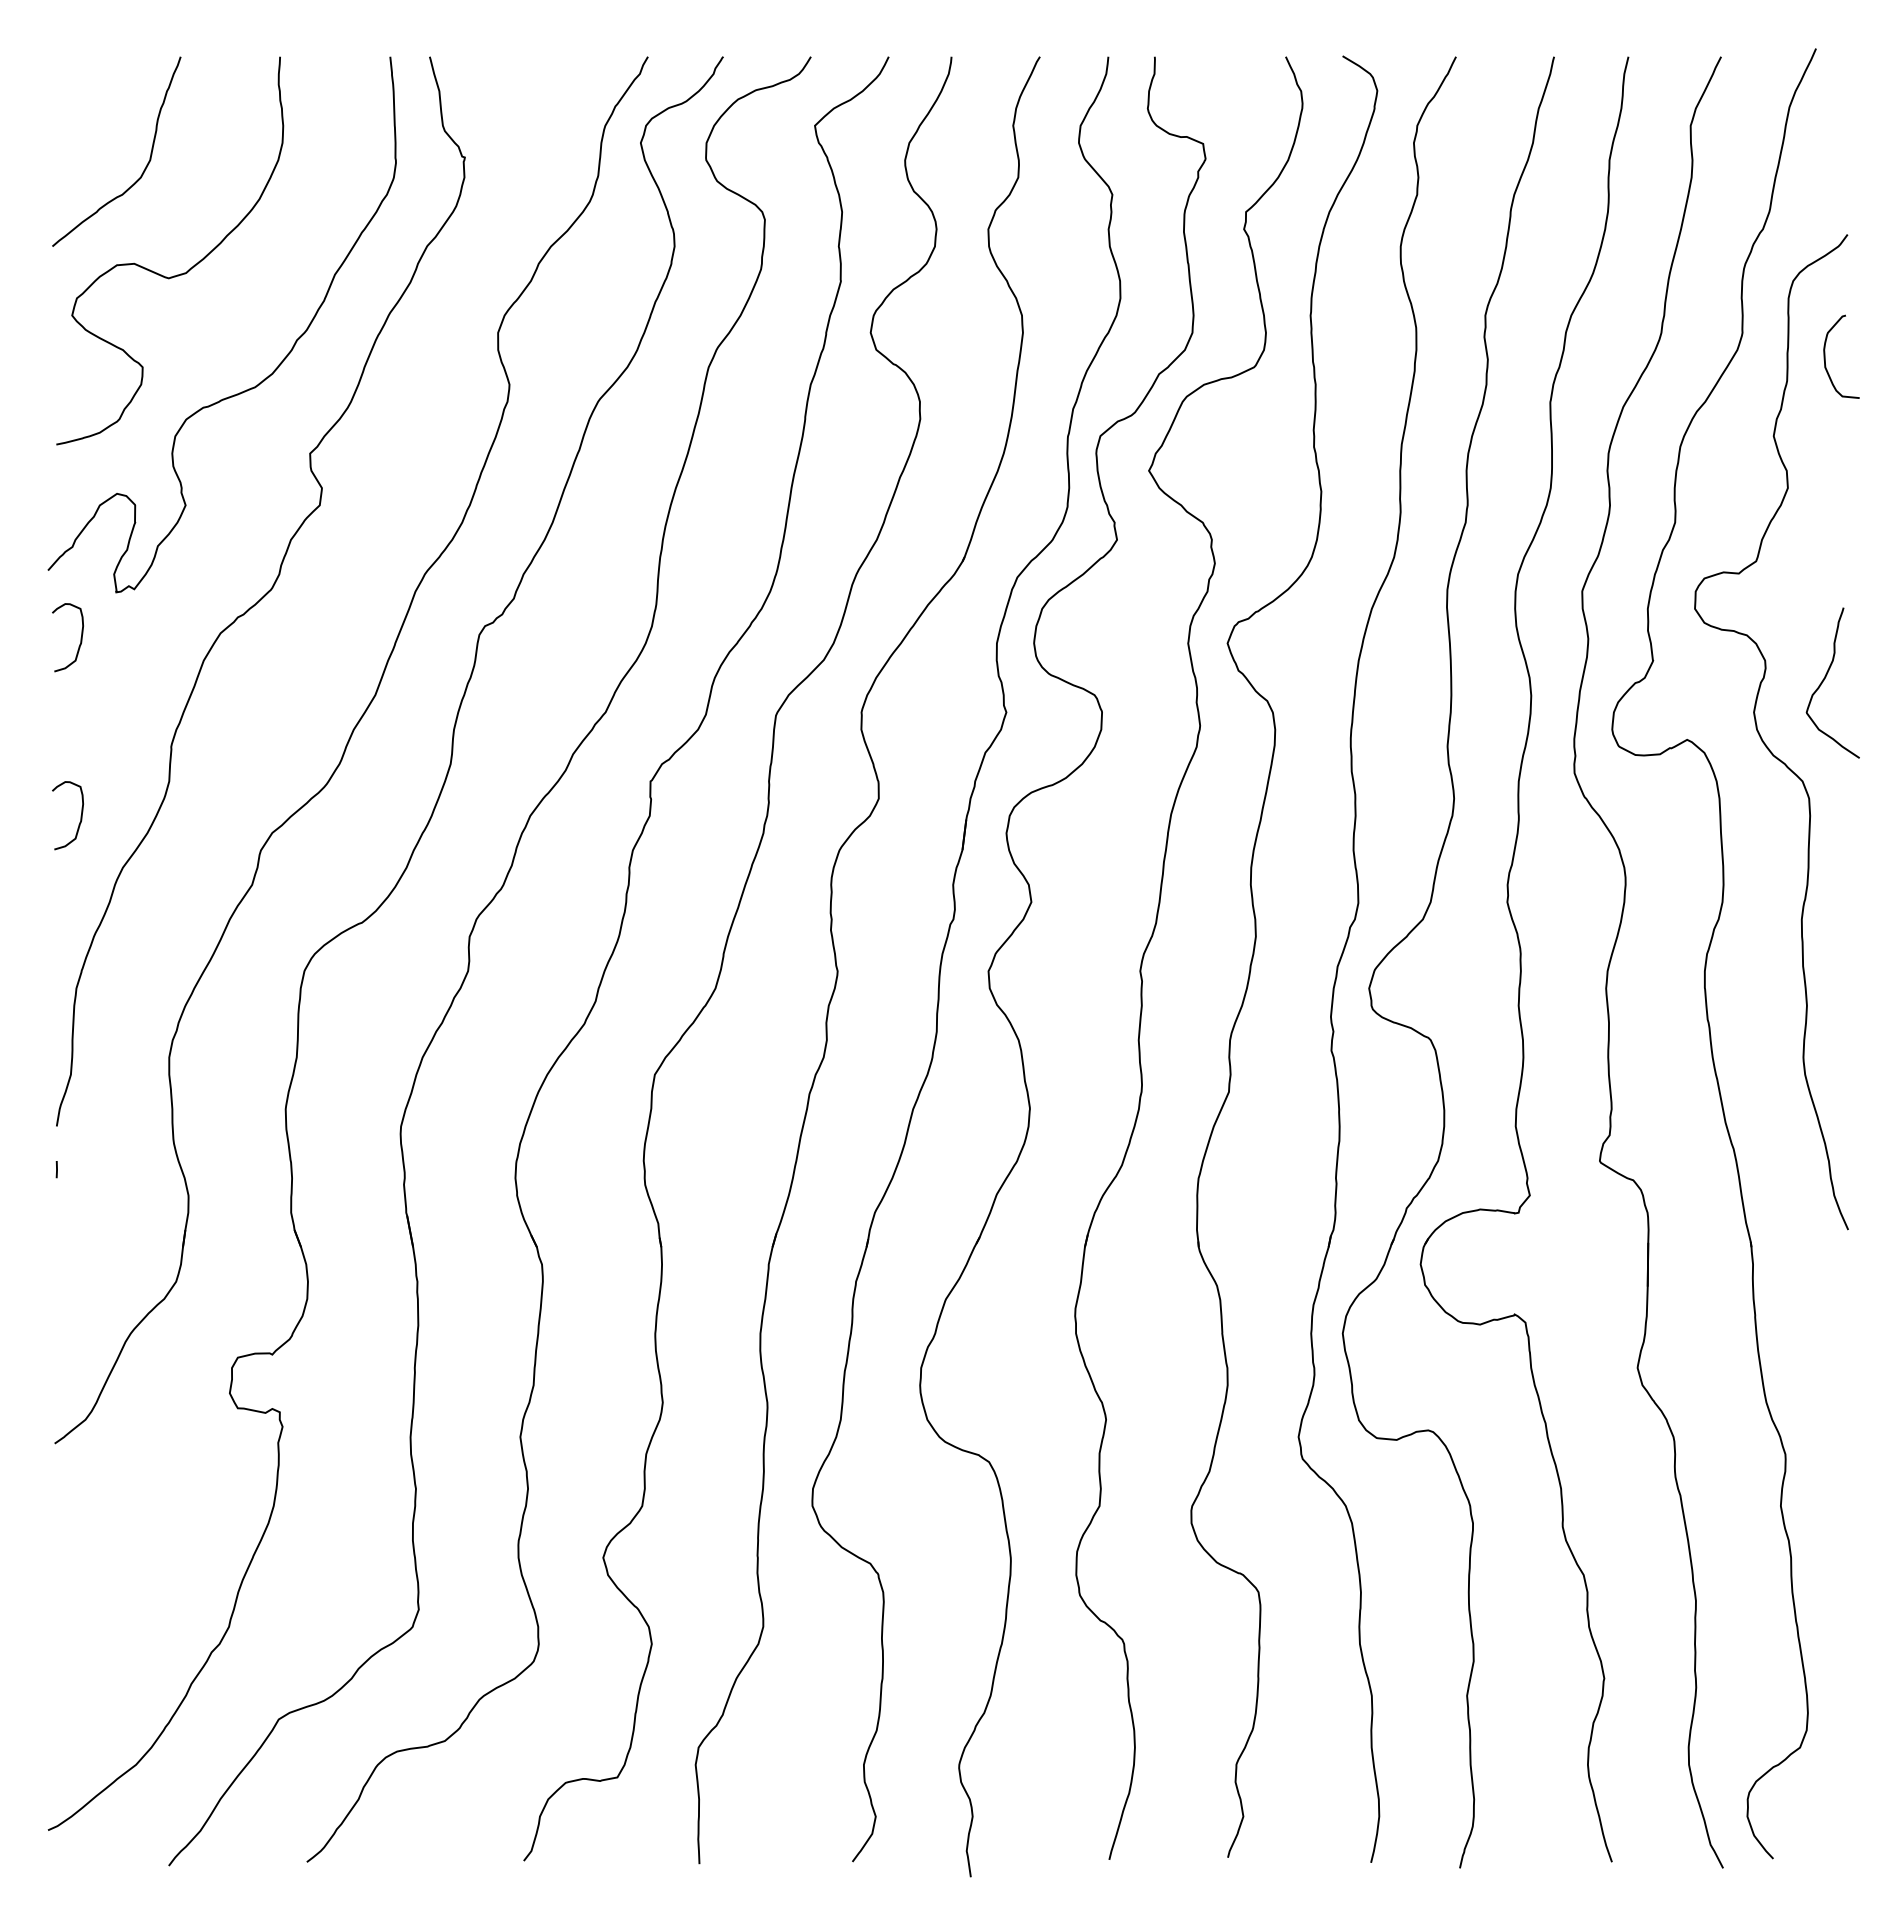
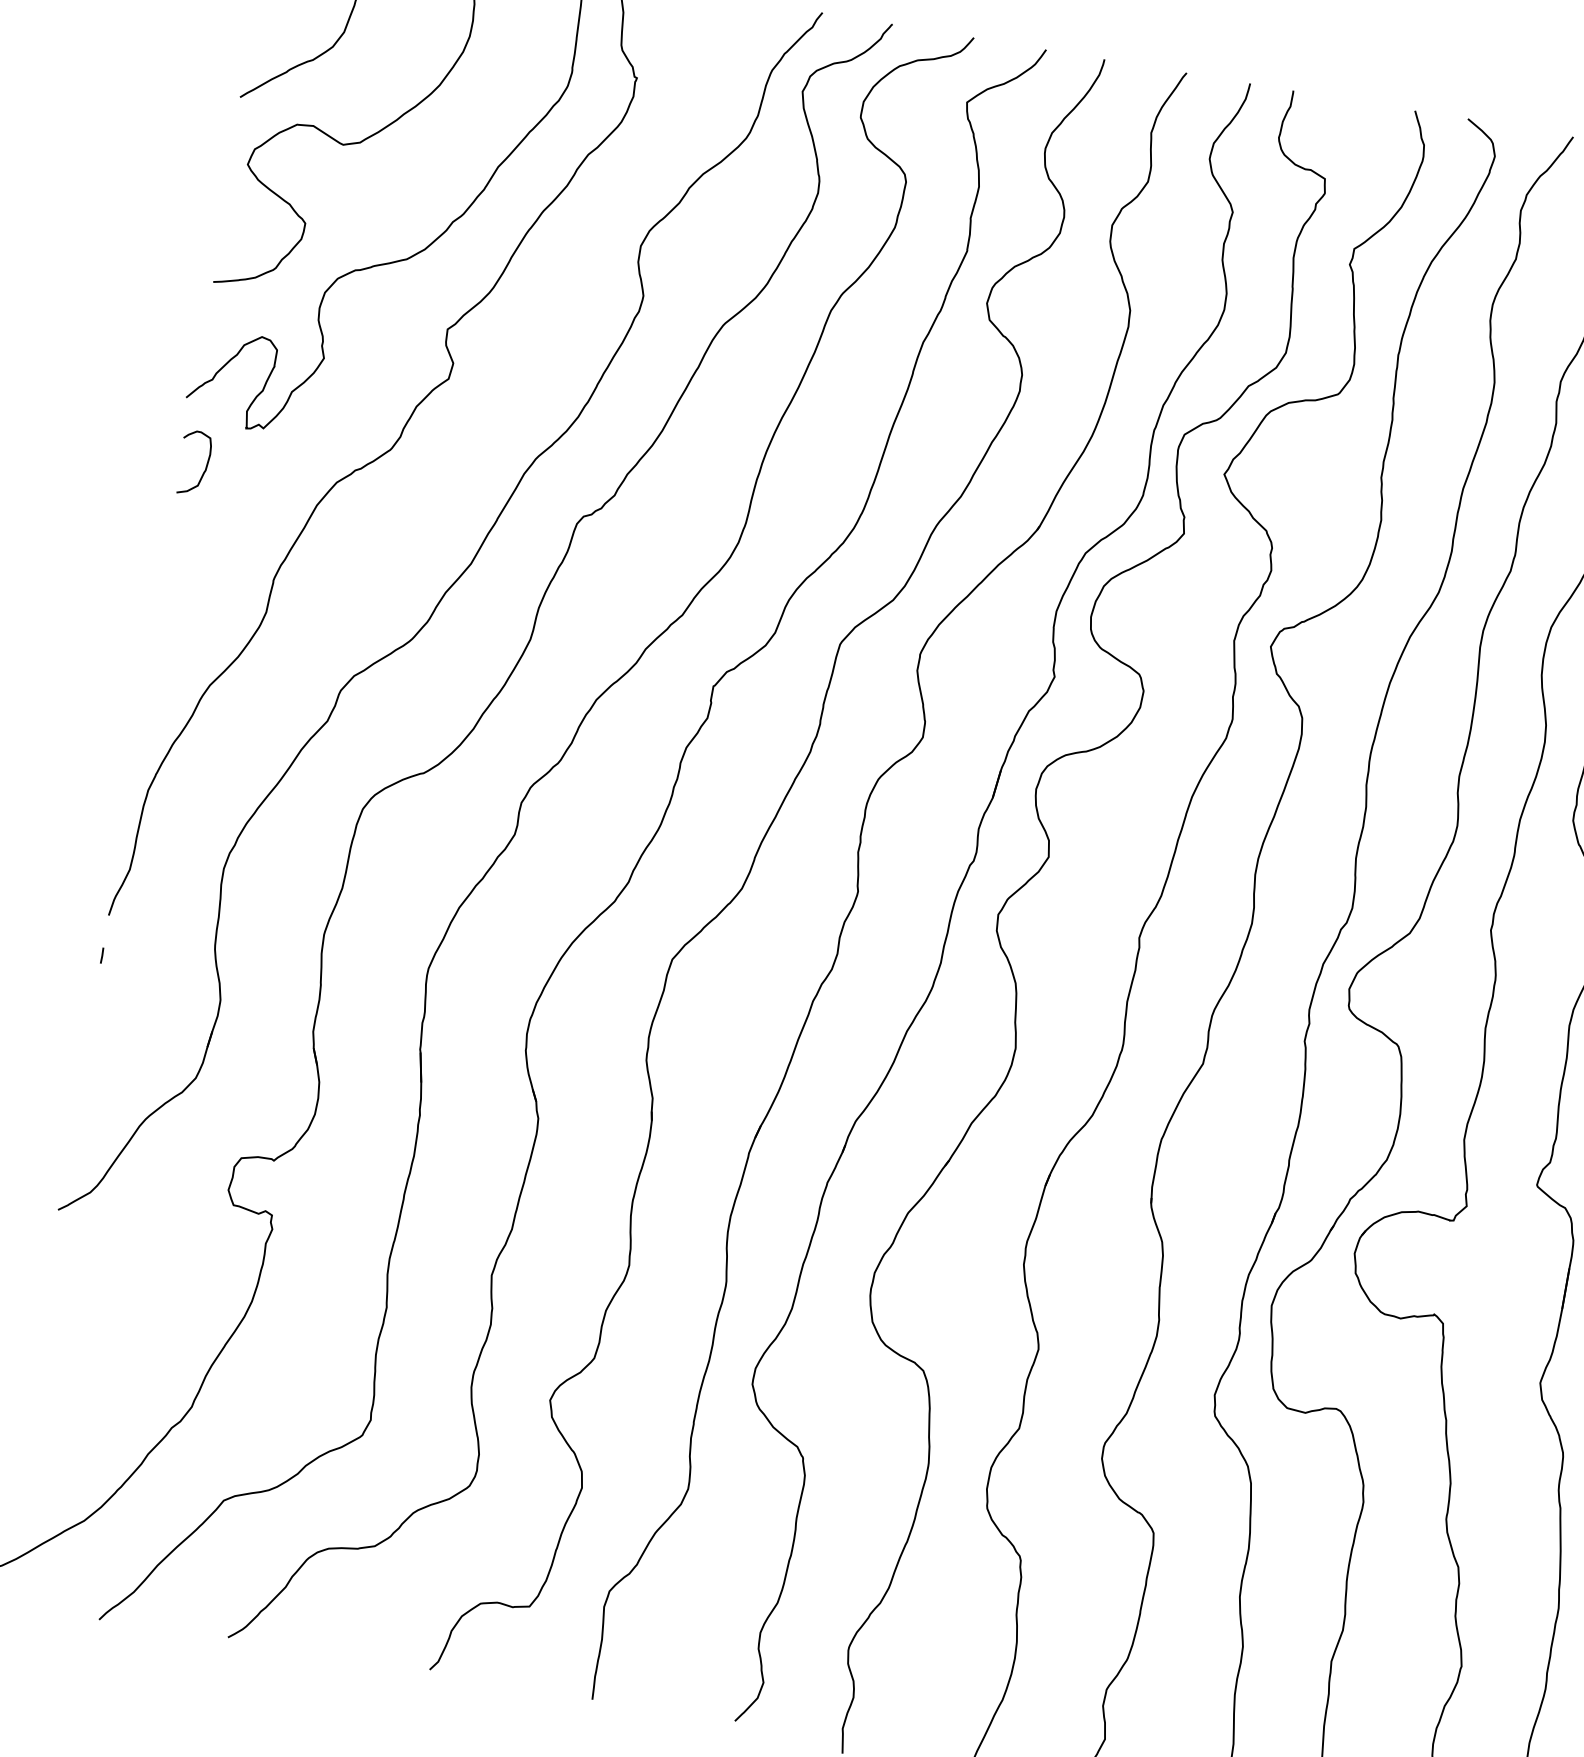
curve: (80, 815) -> (178, 630), removed

